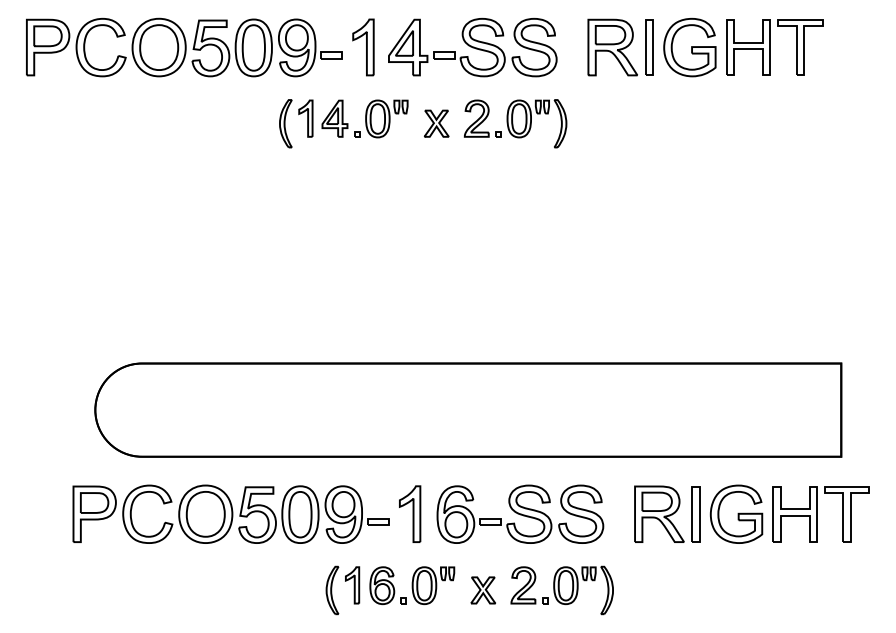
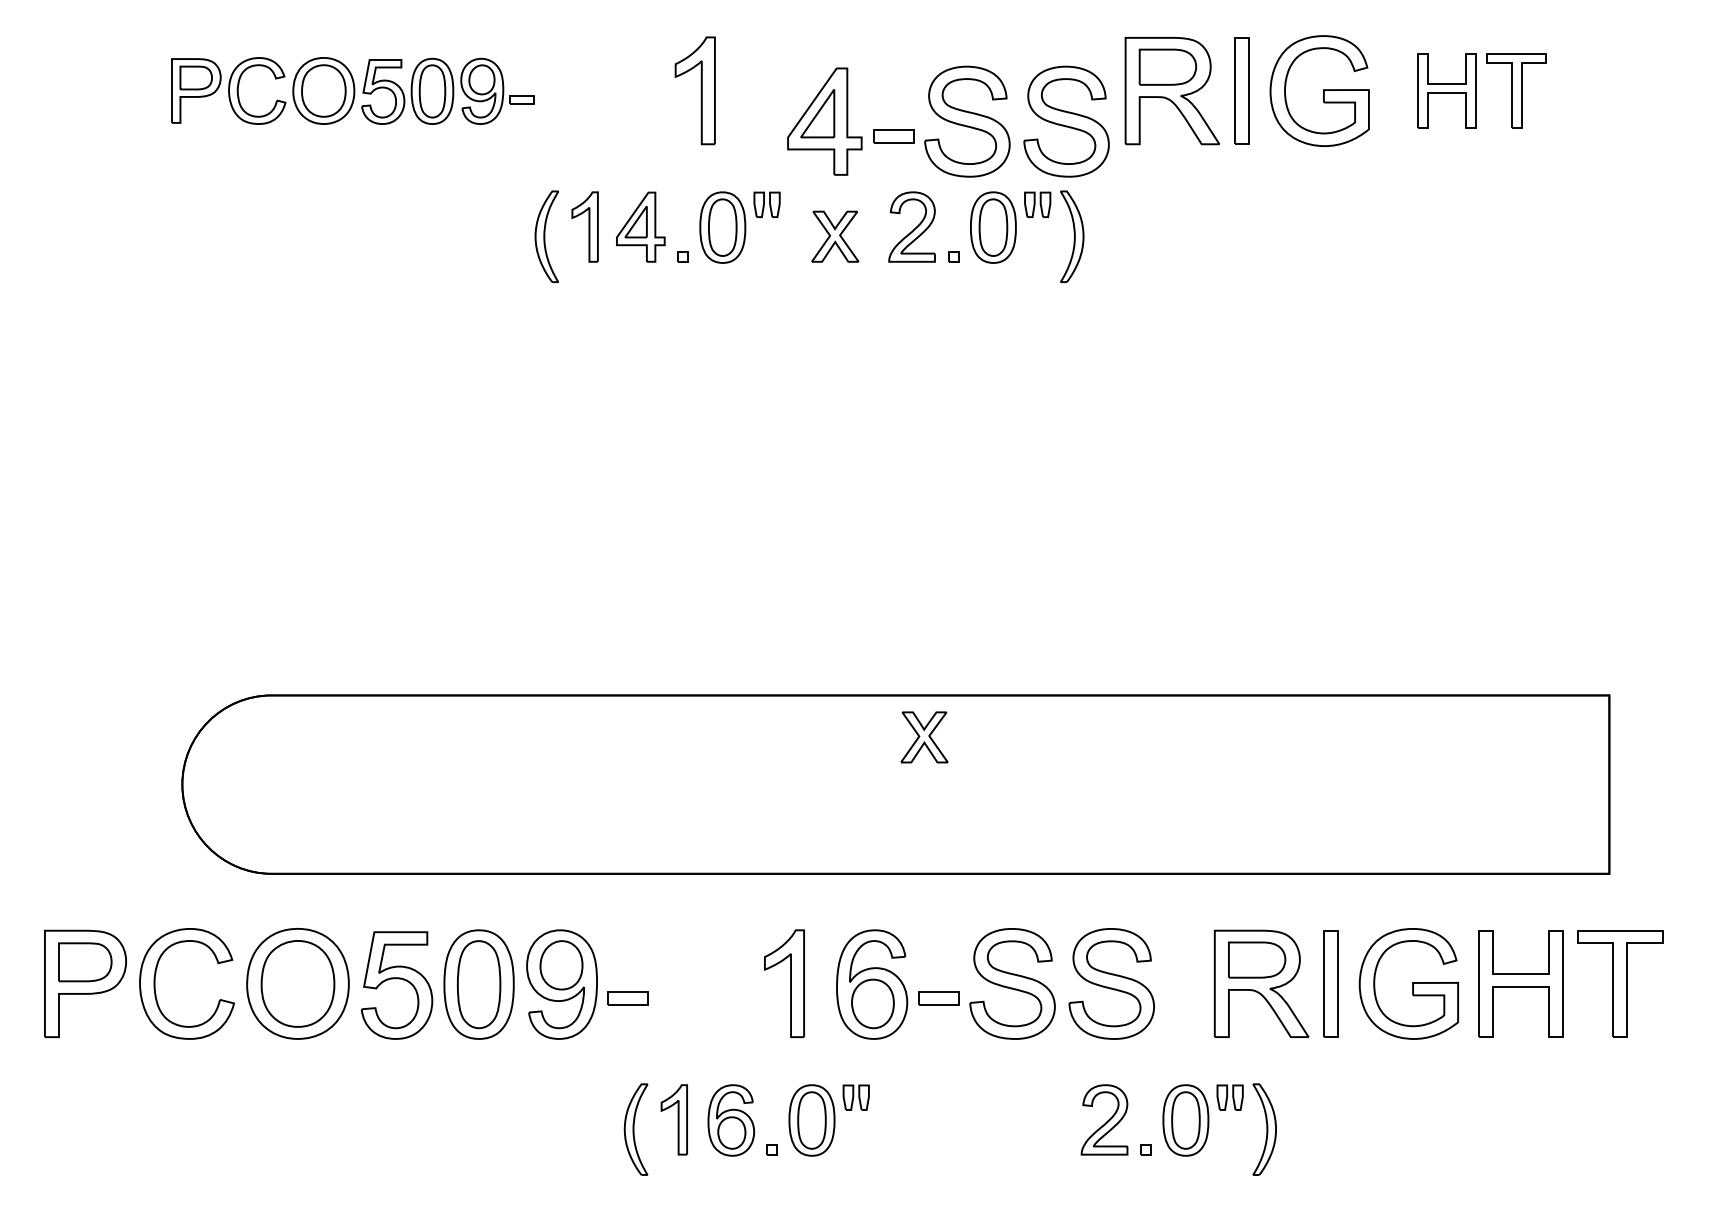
part: (184, 47) -> (352, 90), size x0.6
part: (472, 47) -> (947, 121), moved
part: (774, 47) -> (1481, 90), size x0.7
part: (230, 513) -> (345, 982), moved
part: (482, 590) -> (922, 737), moved
part: (561, 590) -> (1177, 1129), moved

